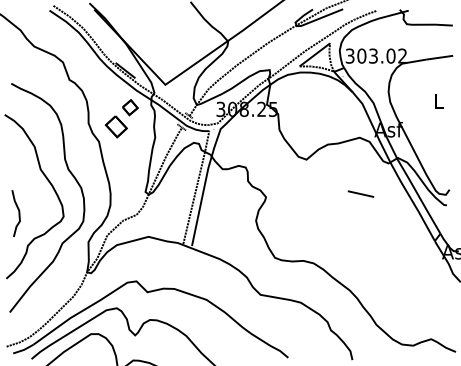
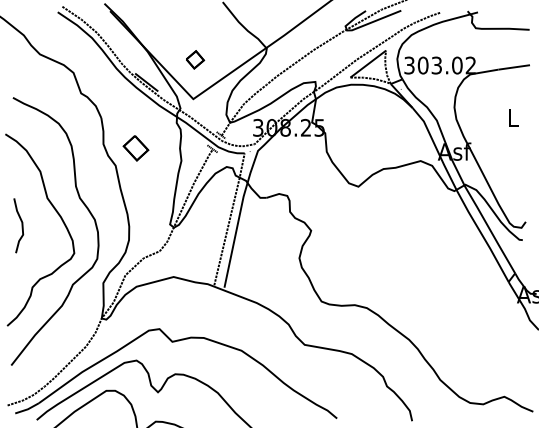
part: (130, 107) -> (195, 59), moved
line: (360, 193) -> (421, 226), removed
curve: (18, 213) -> (21, 225), moved

